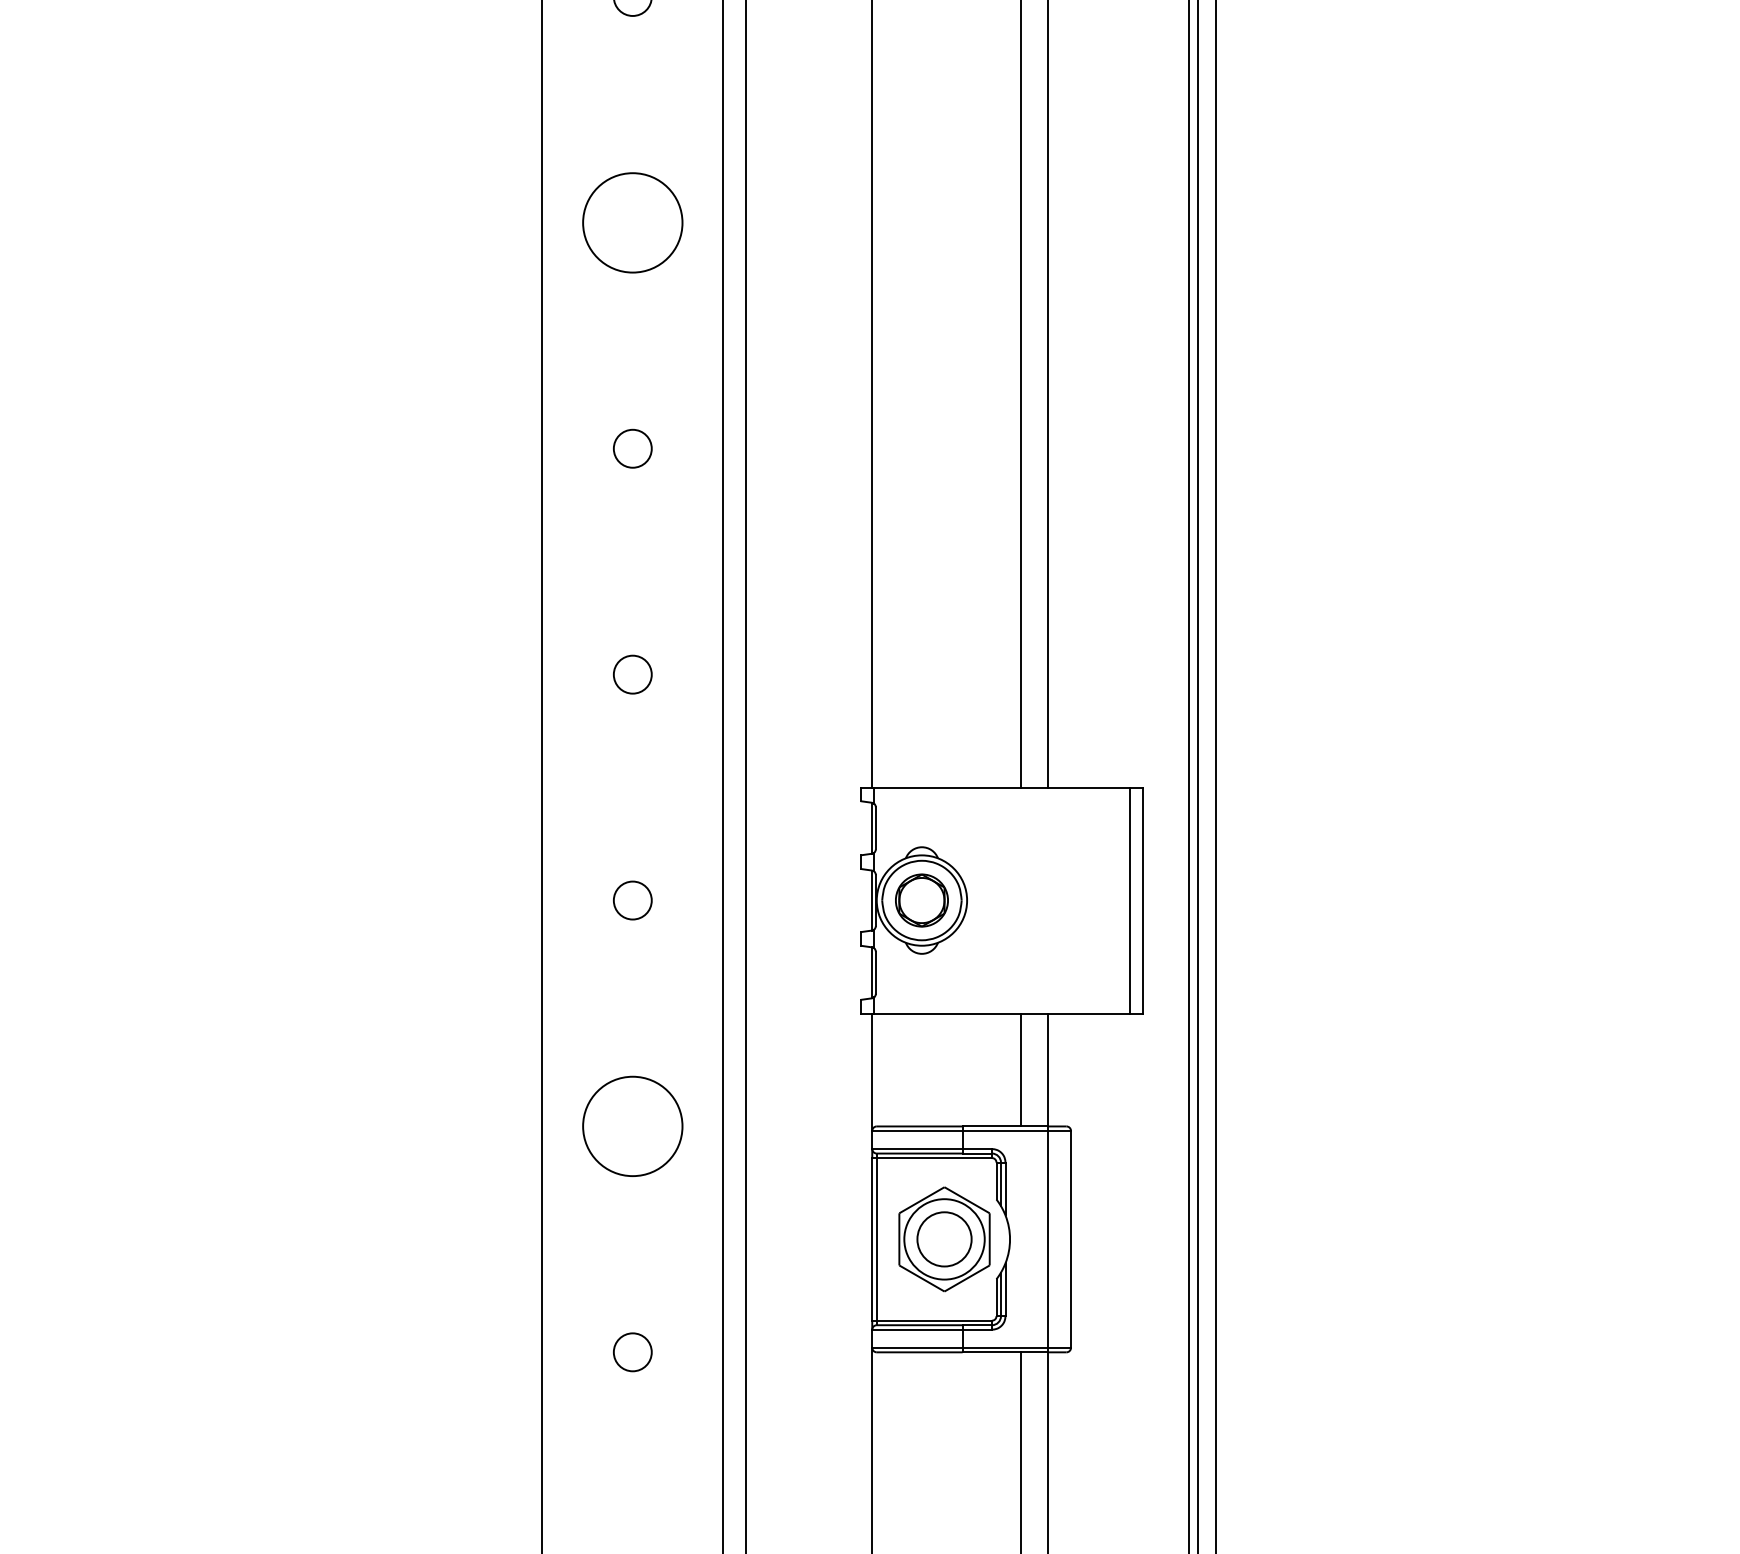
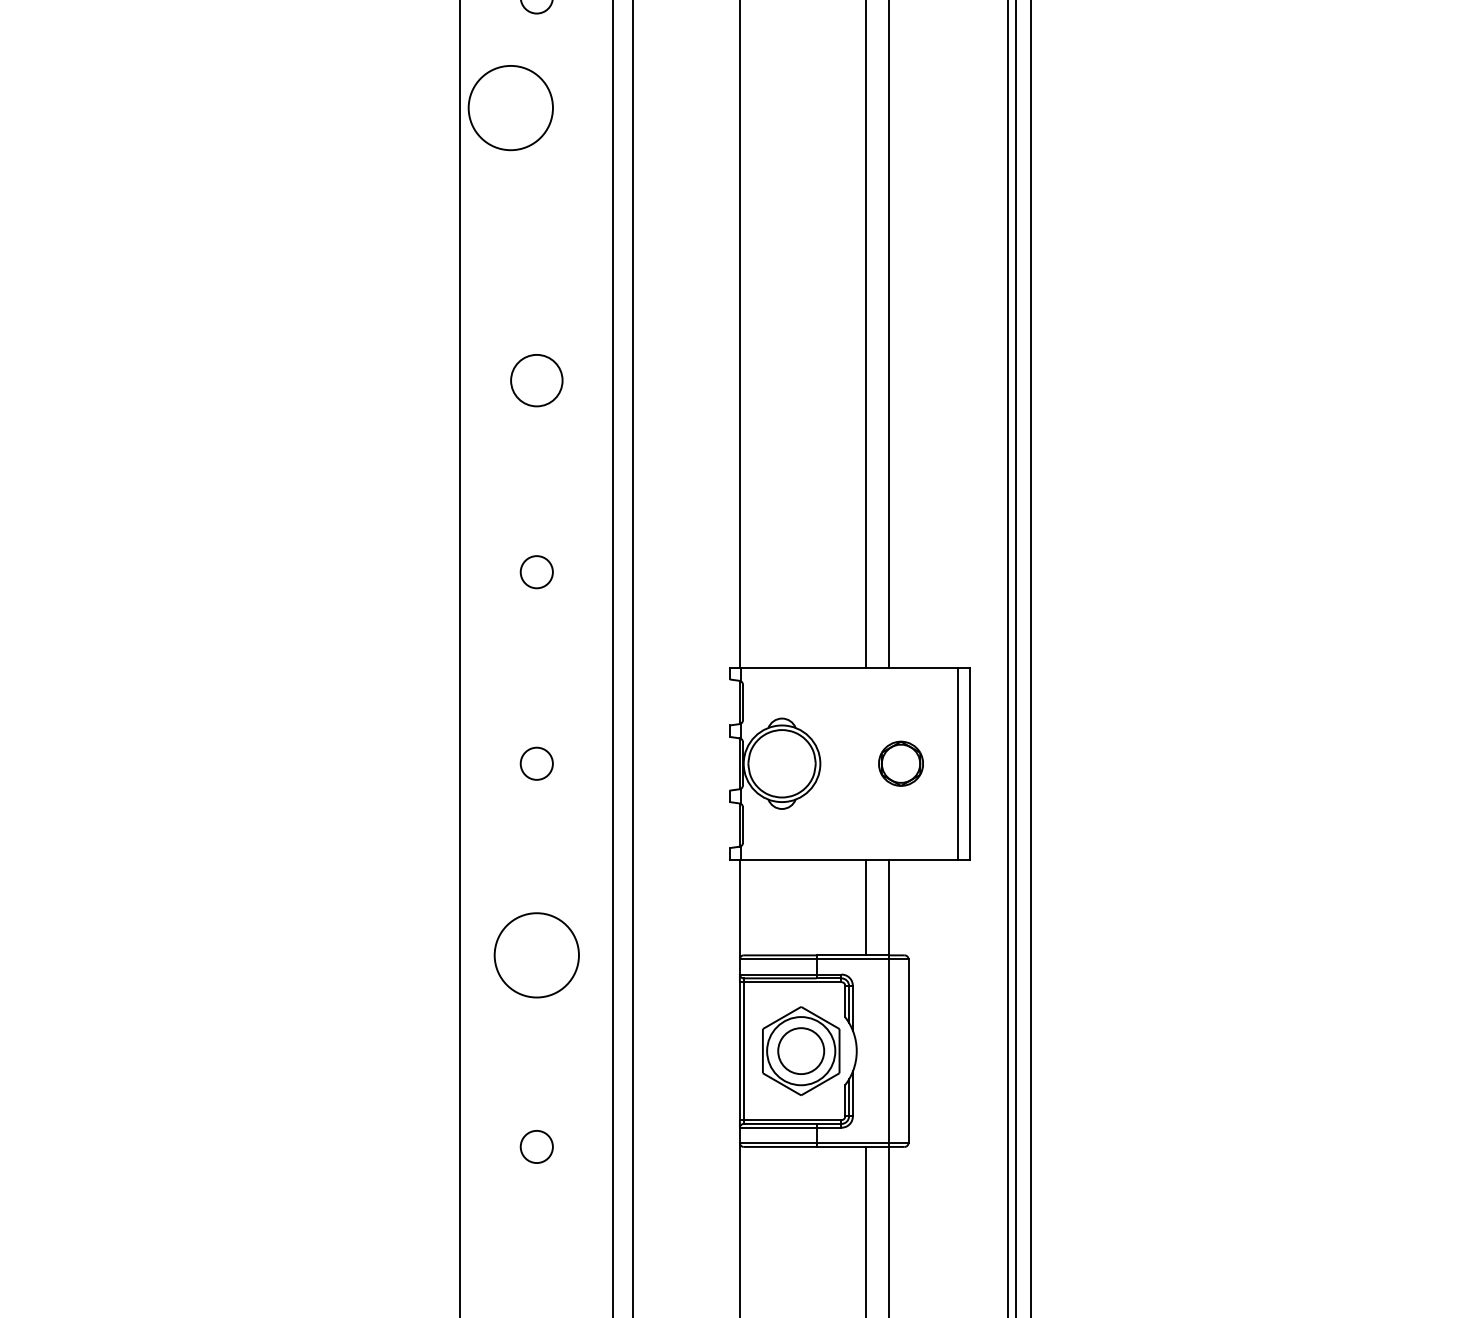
circle: (632, 223) -> (510, 108), moved
circle: (632, 448) -> (536, 380), size x1.6
part: (921, 900) -> (900, 763), moved

